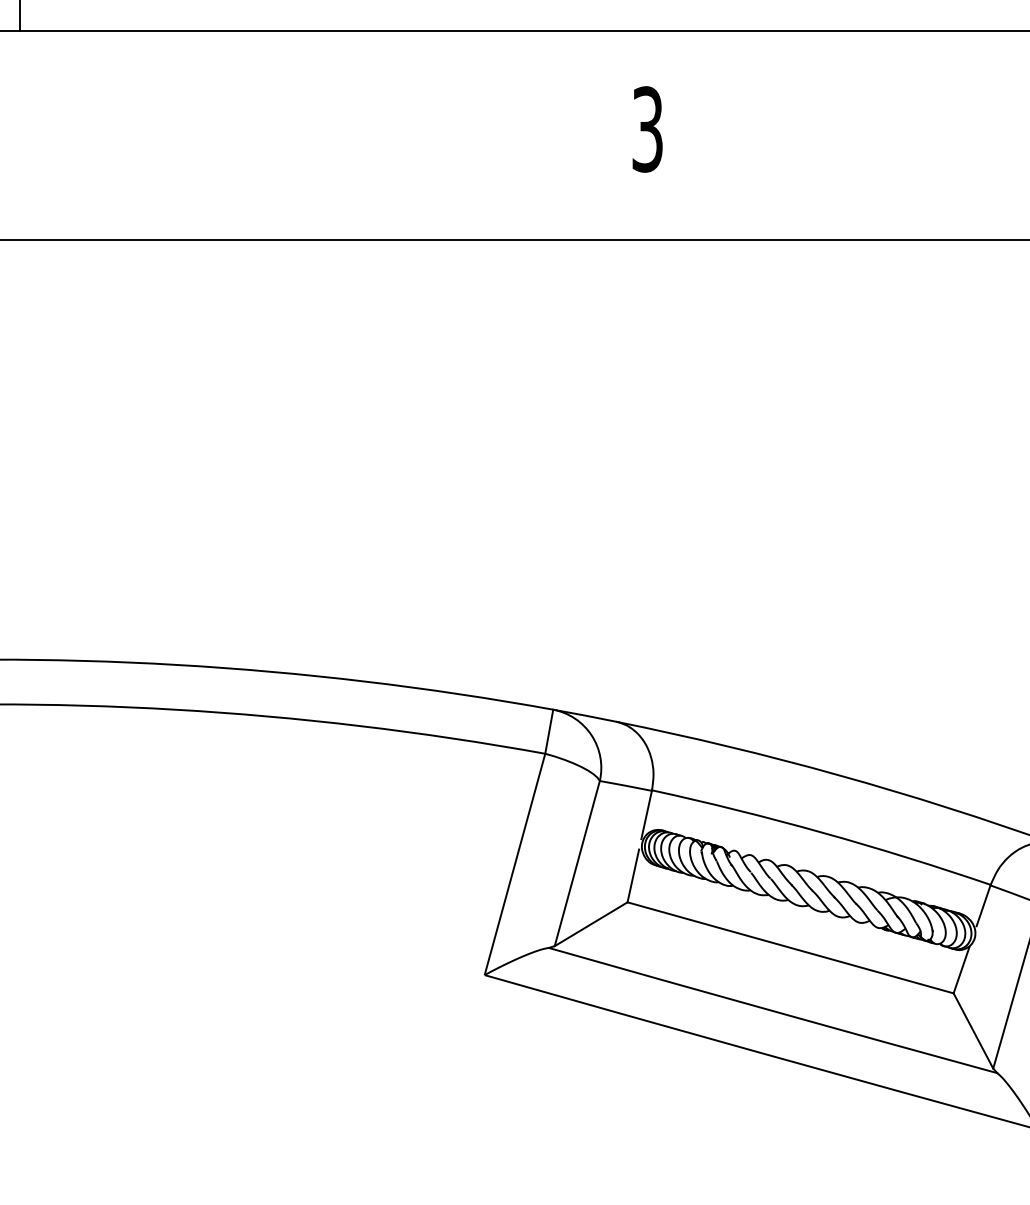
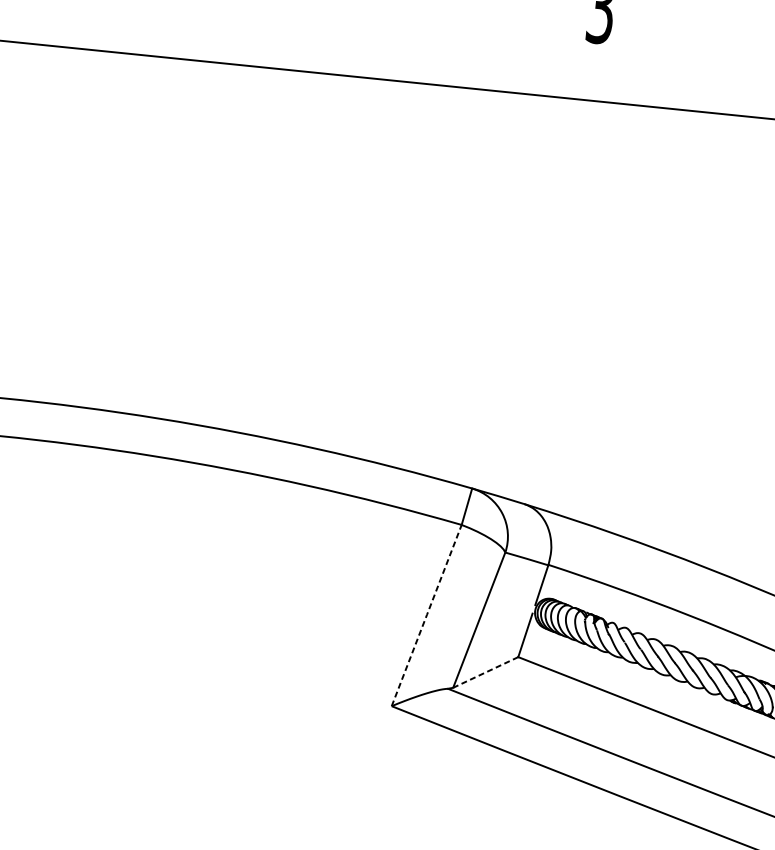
line: (515, 863) -> (427, 614), solid -> dashed
line: (591, 924) -> (486, 672), solid -> dashed

